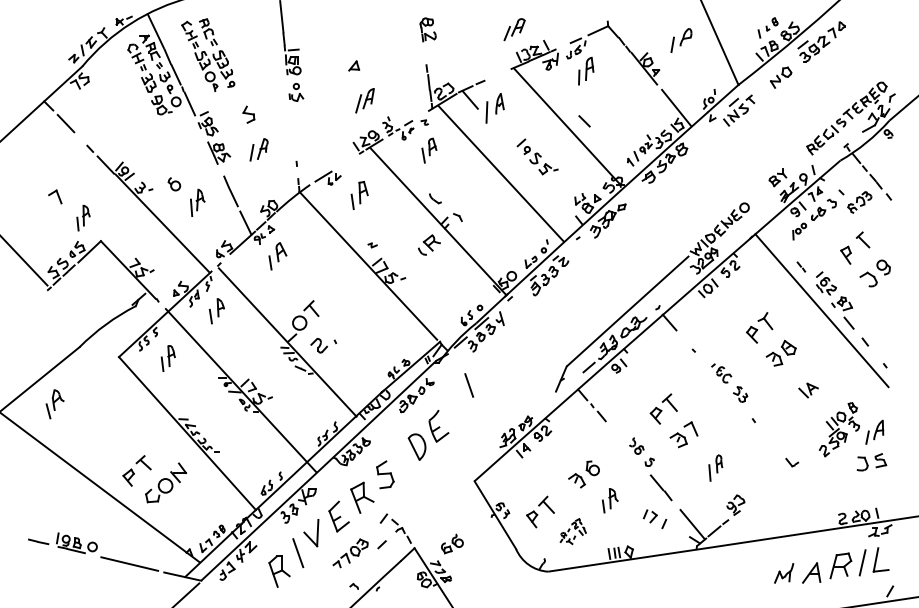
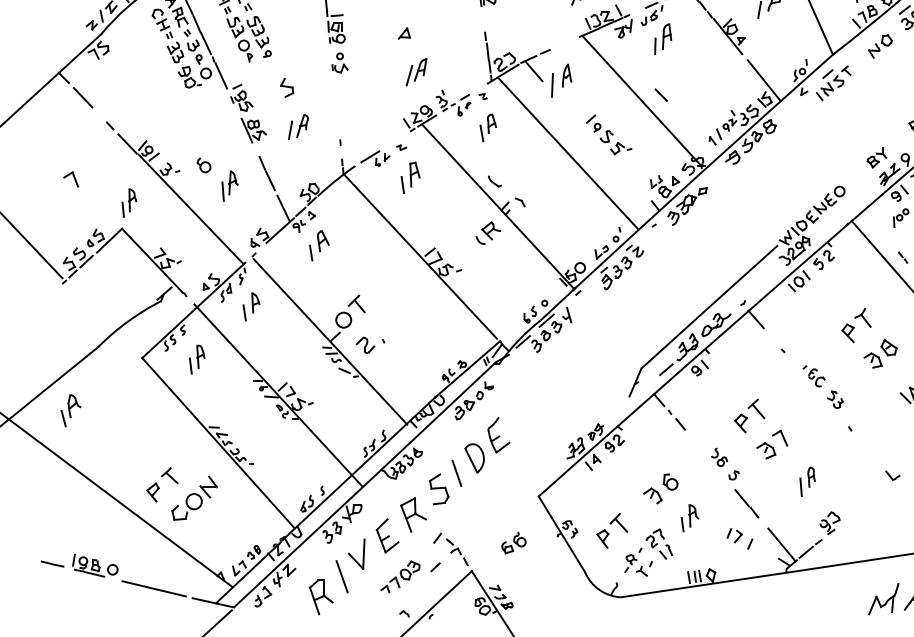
part: (83, 217) -> (129, 202), moved
part: (372, 245) -> (401, 147), moved
line: (469, 385) -> (457, 473), moved
part: (573, 531) -> (649, 552), size x1.67
part: (452, 543) -> (514, 542), moved
part: (784, 572) -> (884, 598), size x1.43

